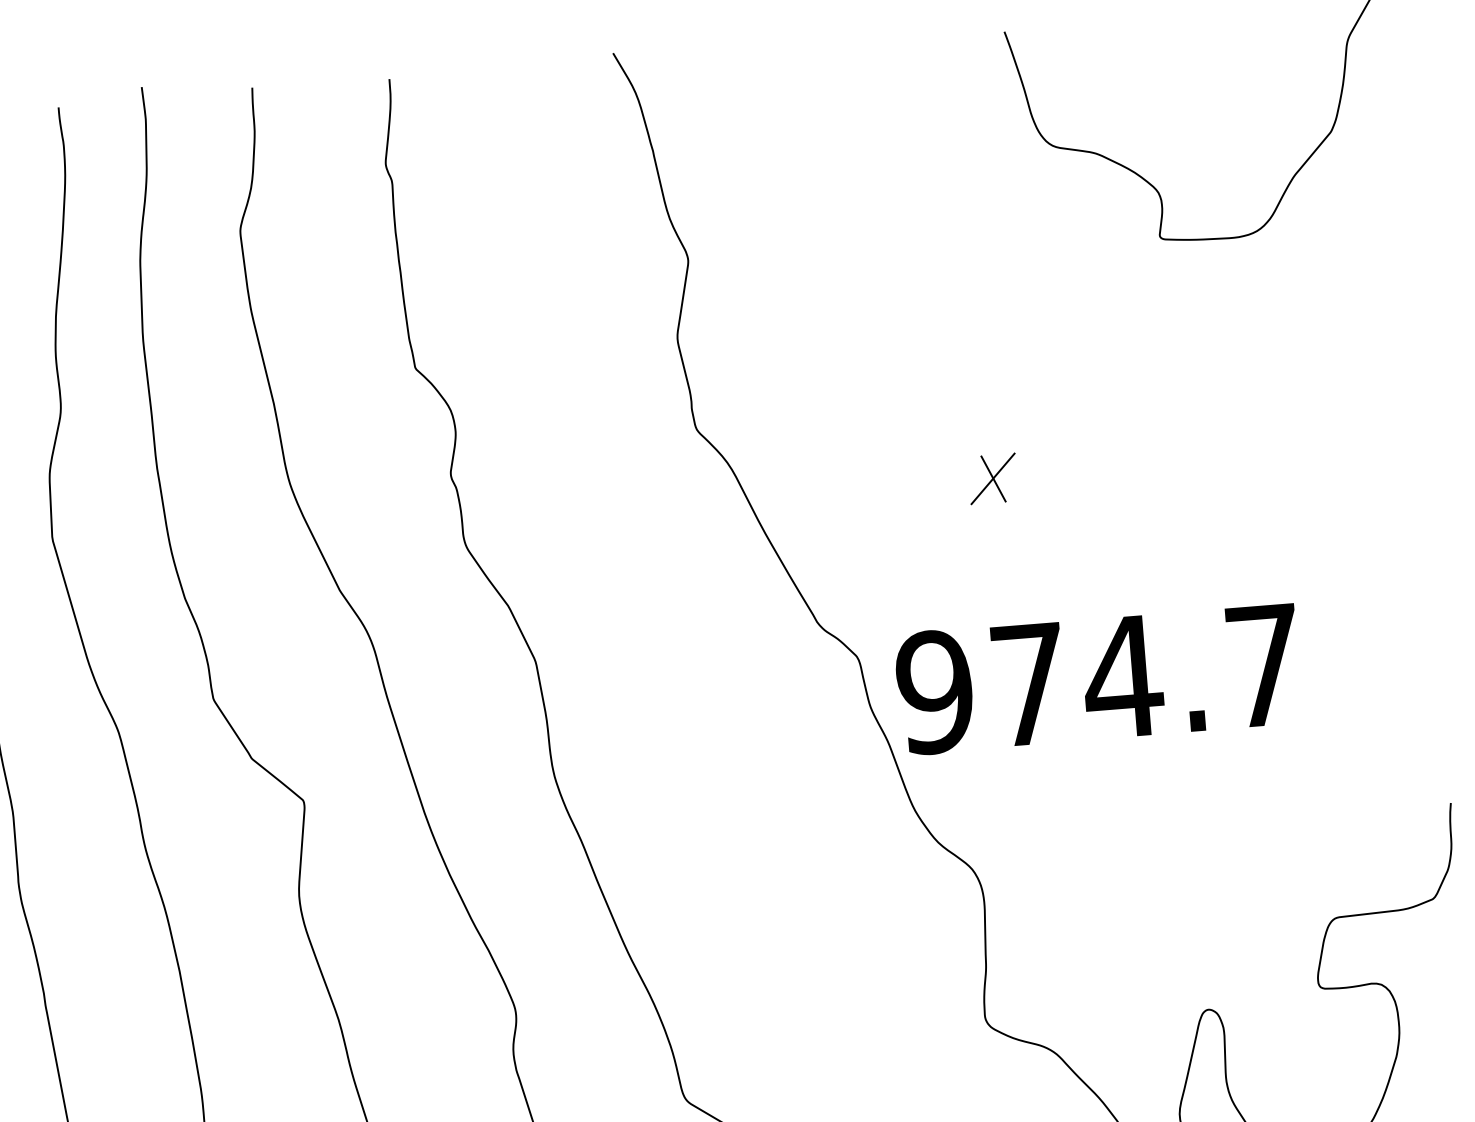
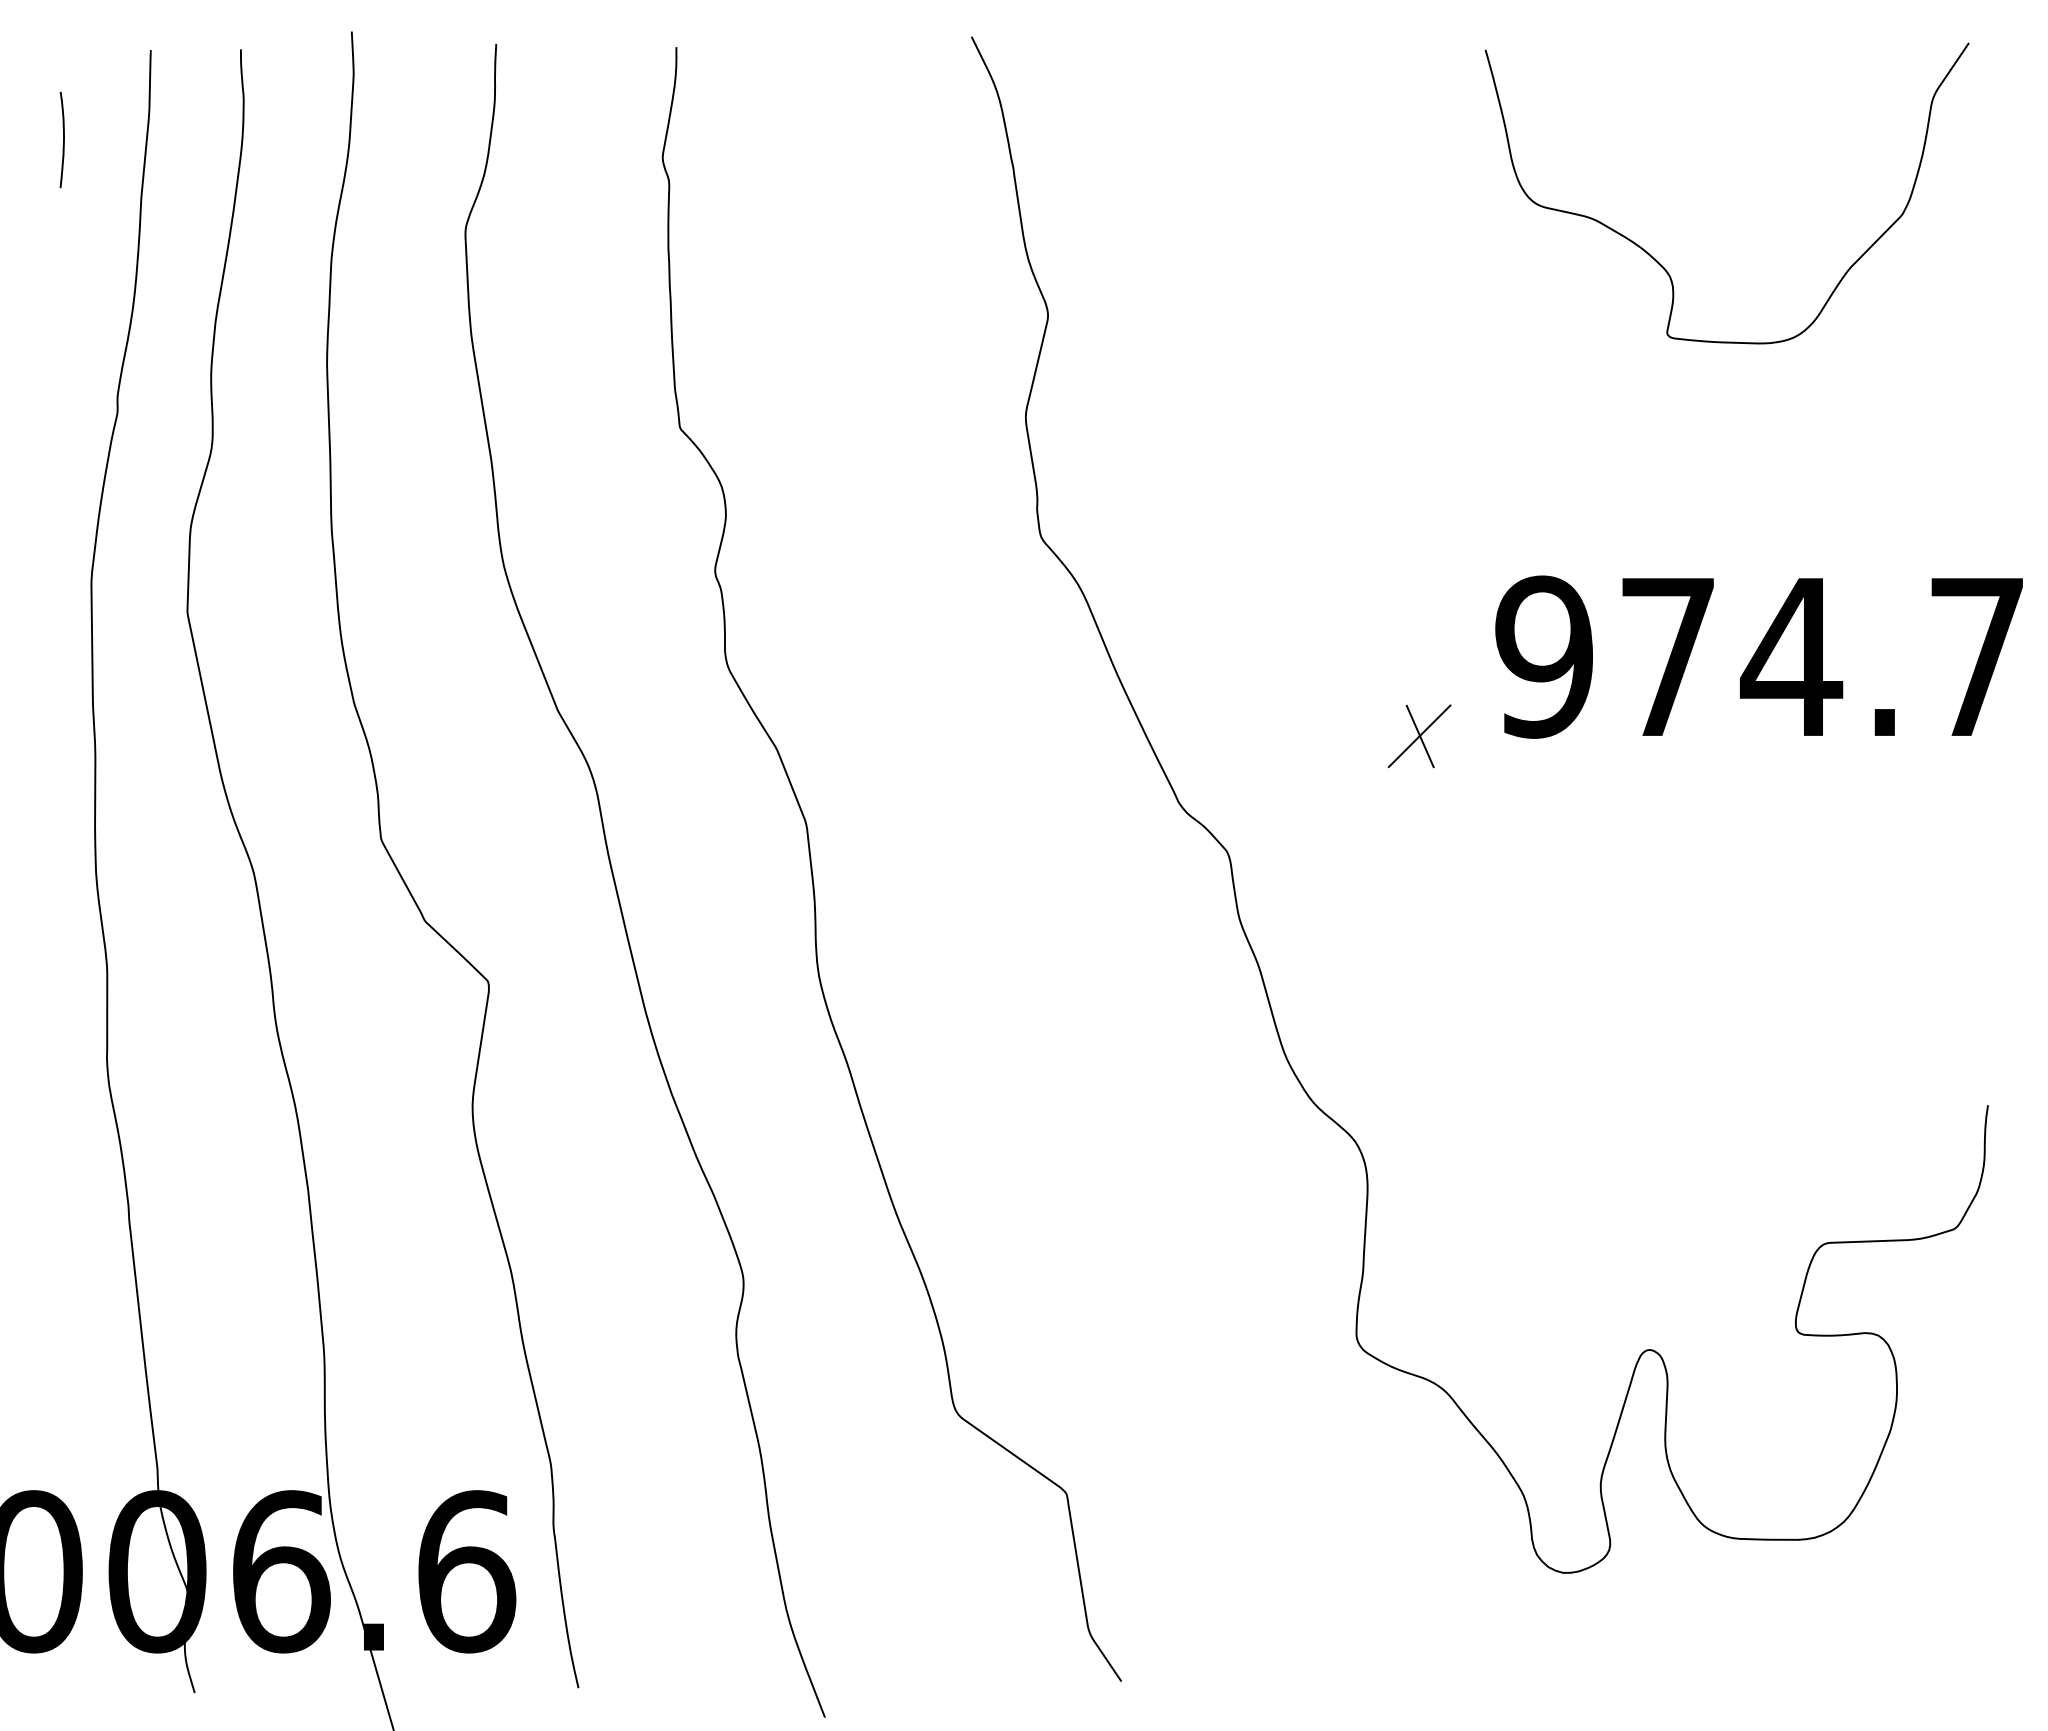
part: (992, 479) -> (1419, 736), moved
text: (1097, 678) -> (1758, 656), moved

